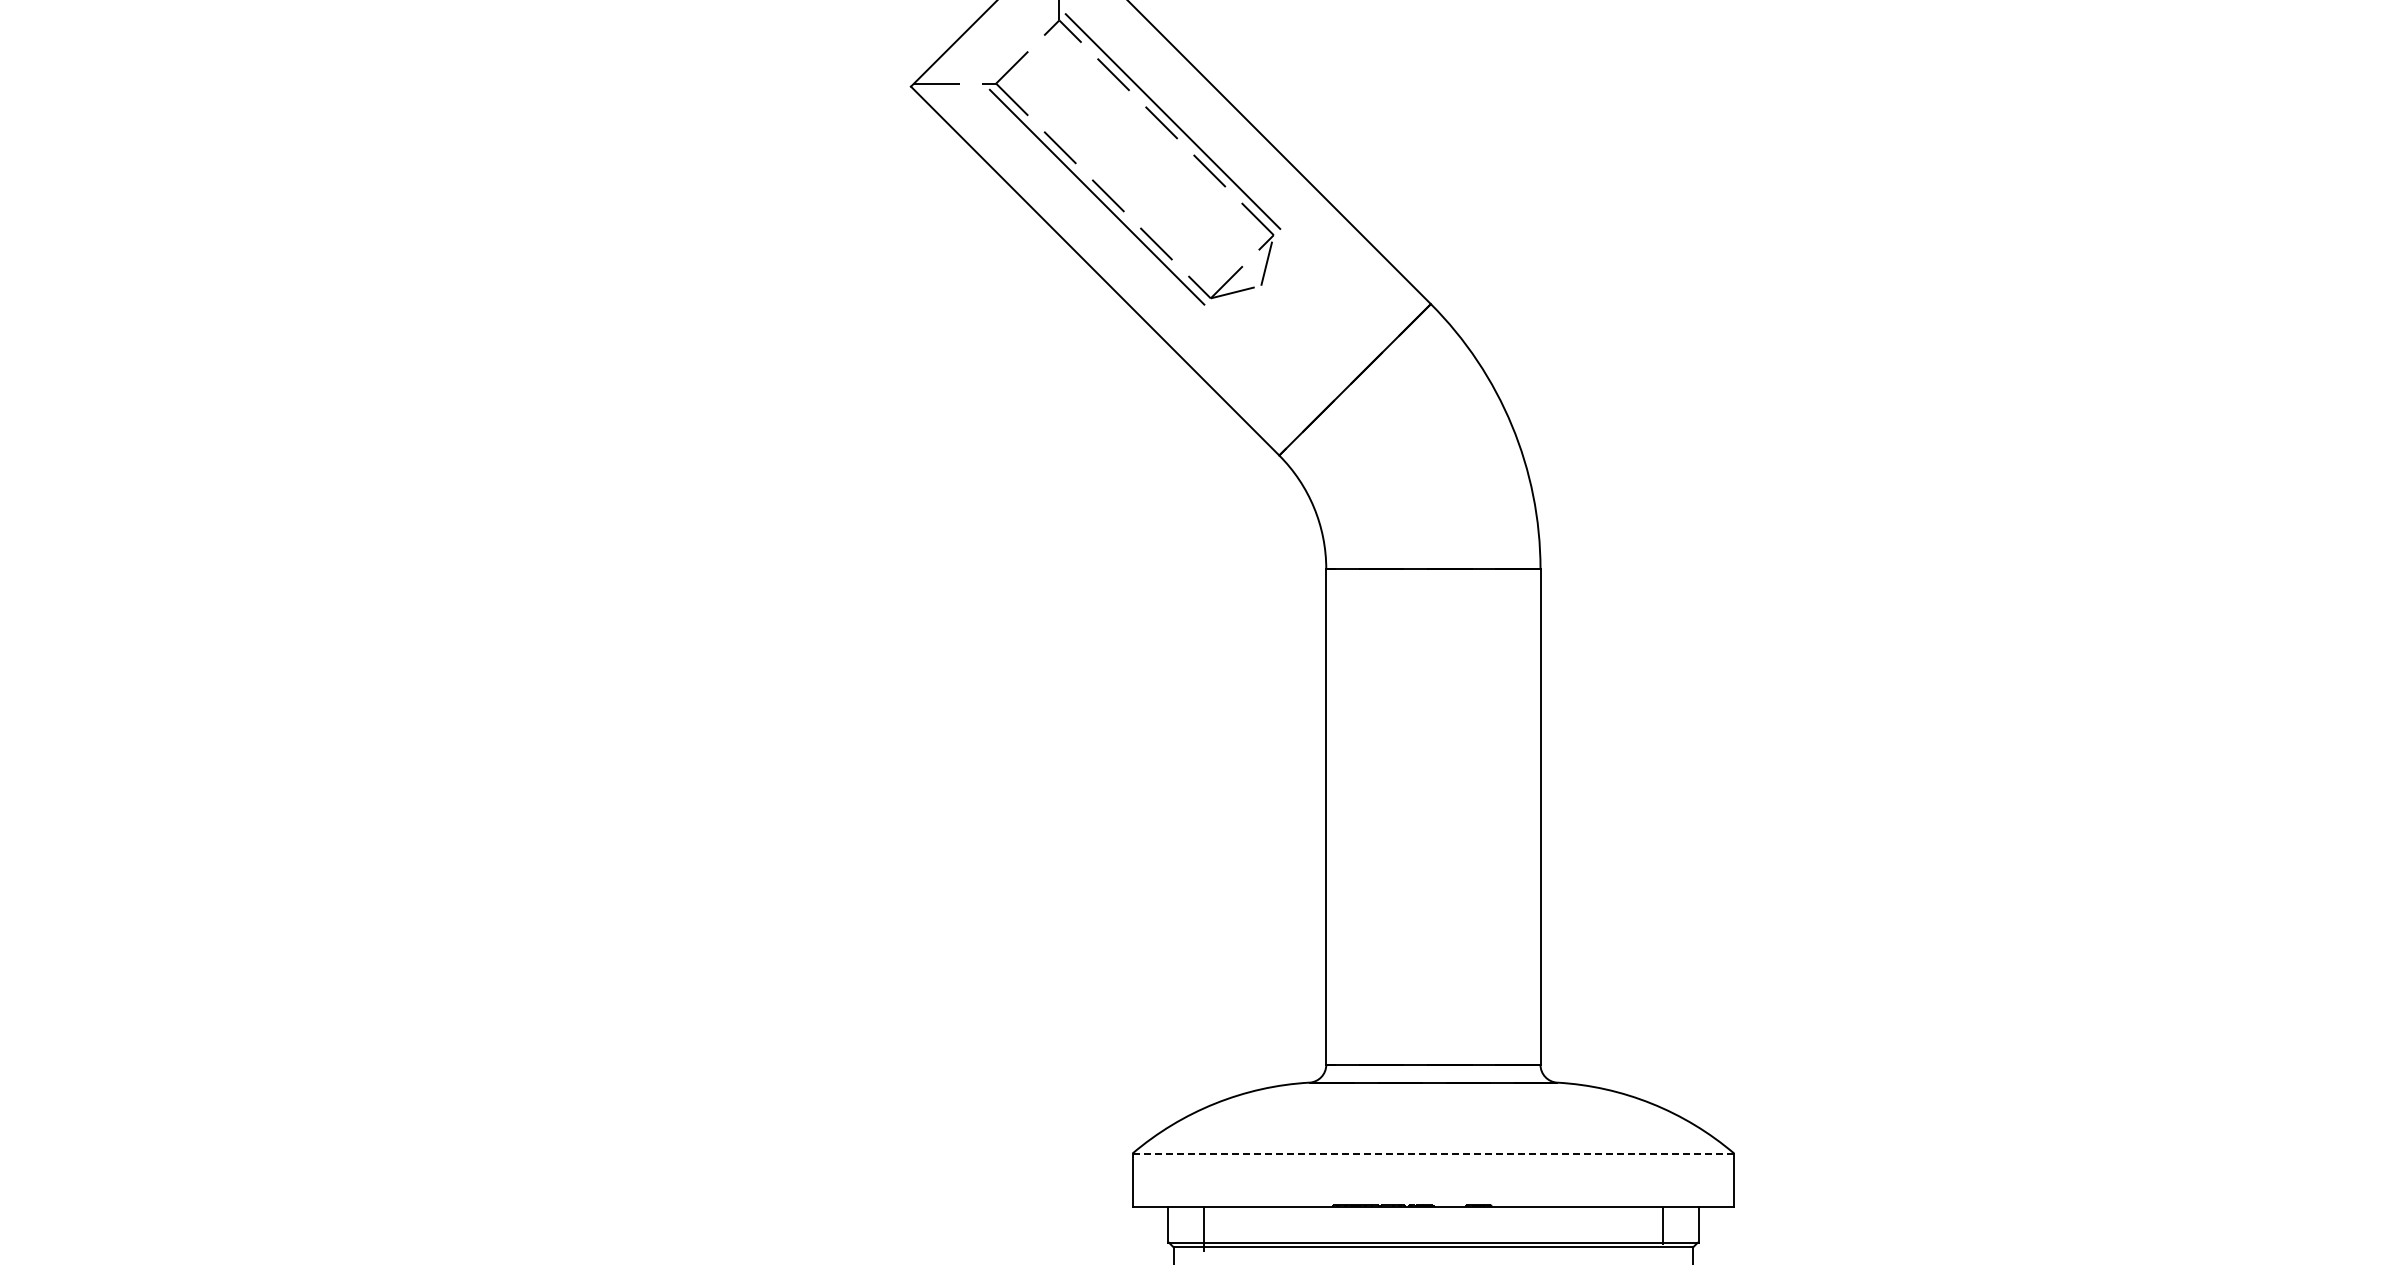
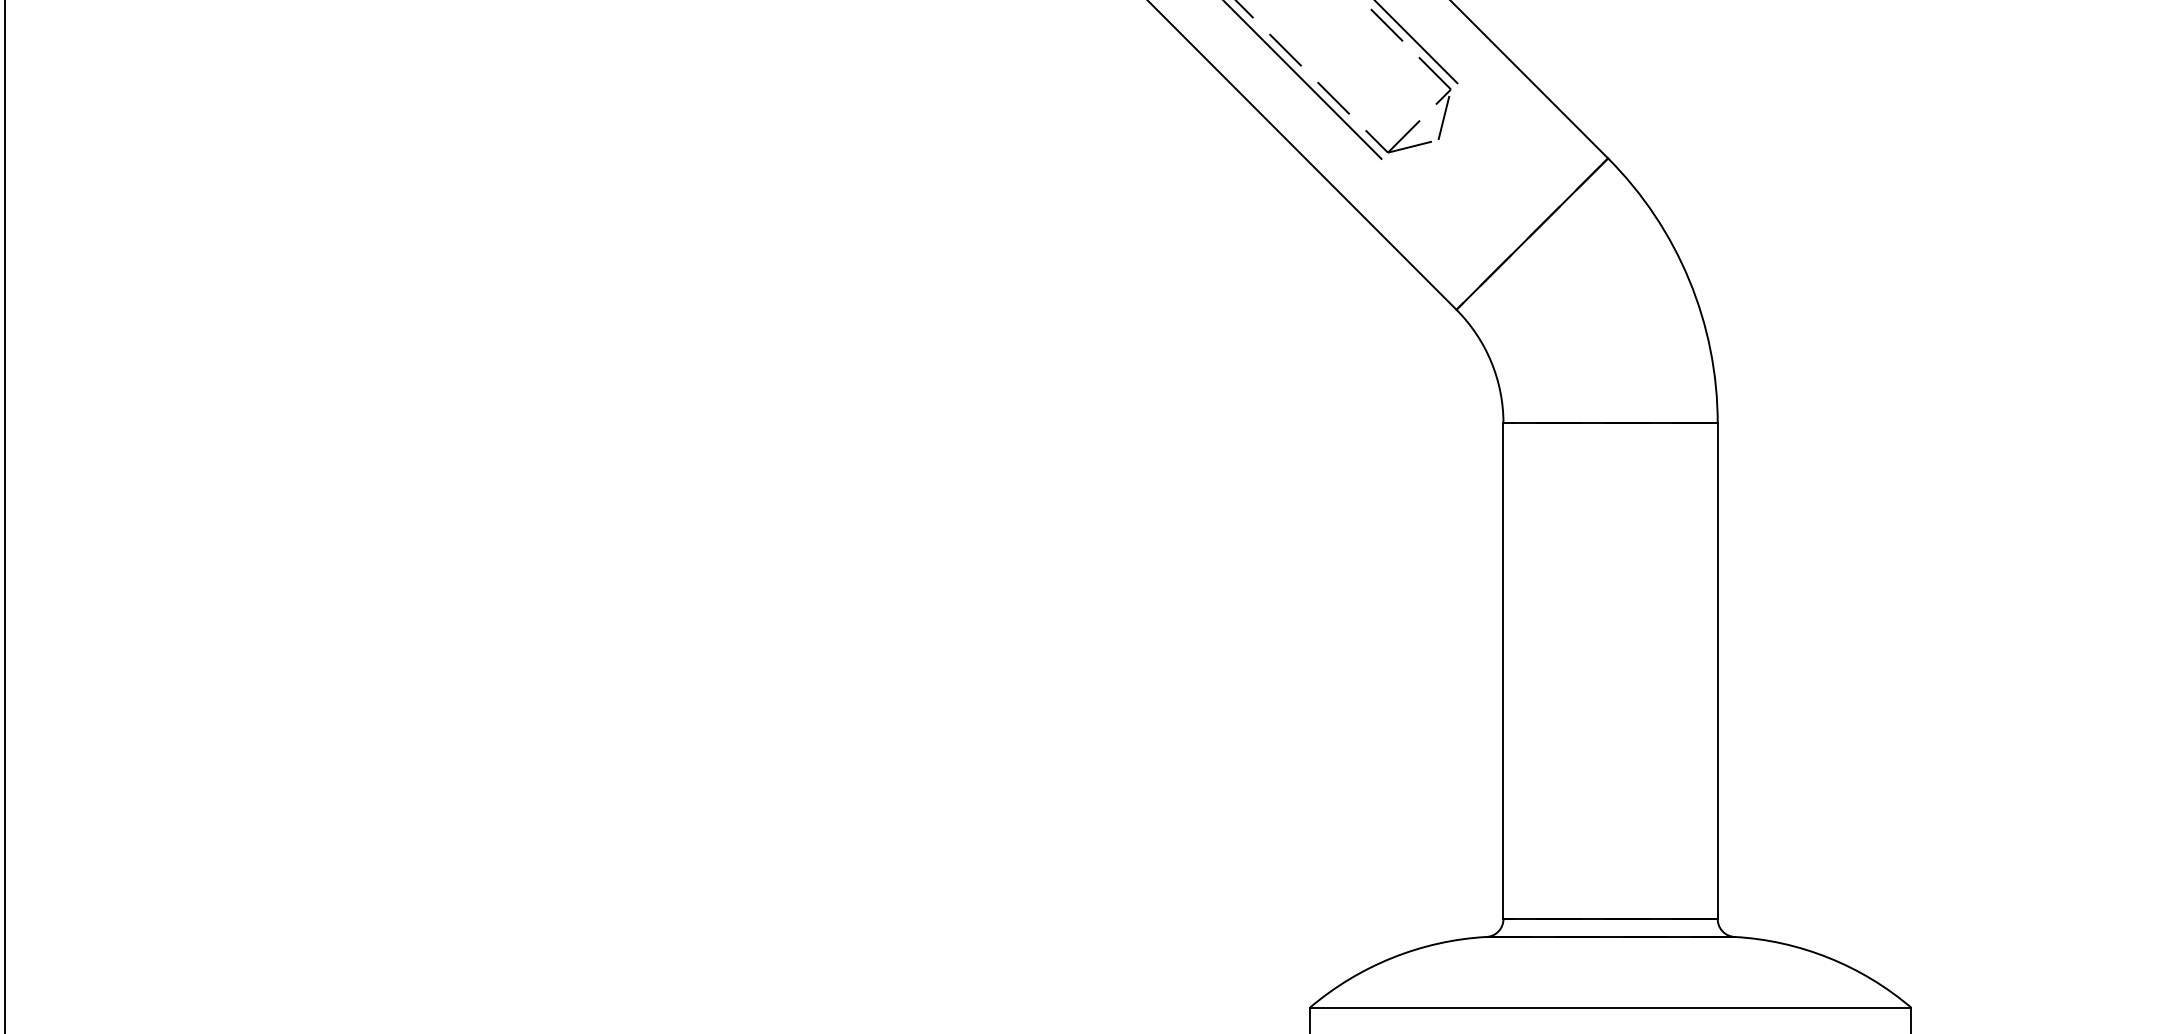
line: (1433, 1153) -> (1610, 1007), dashed -> solid

